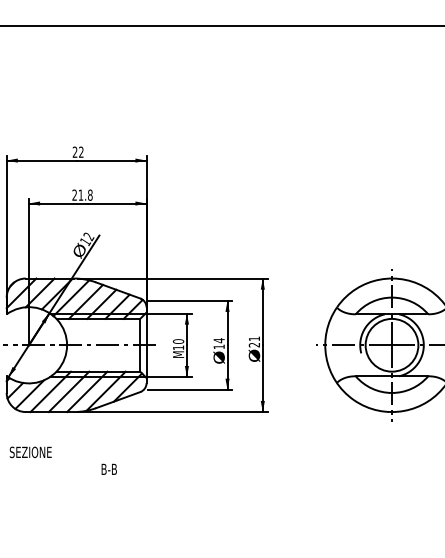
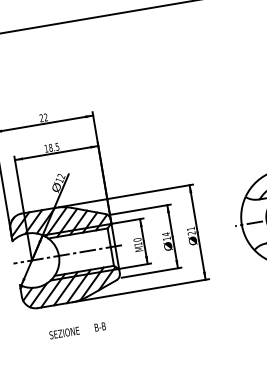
text: (82, 194) -> (51, 147), 21.8 -> 18.5
text: (30, 451) -> (64, 332), moved
text: (108, 468) -> (99, 326), moved

